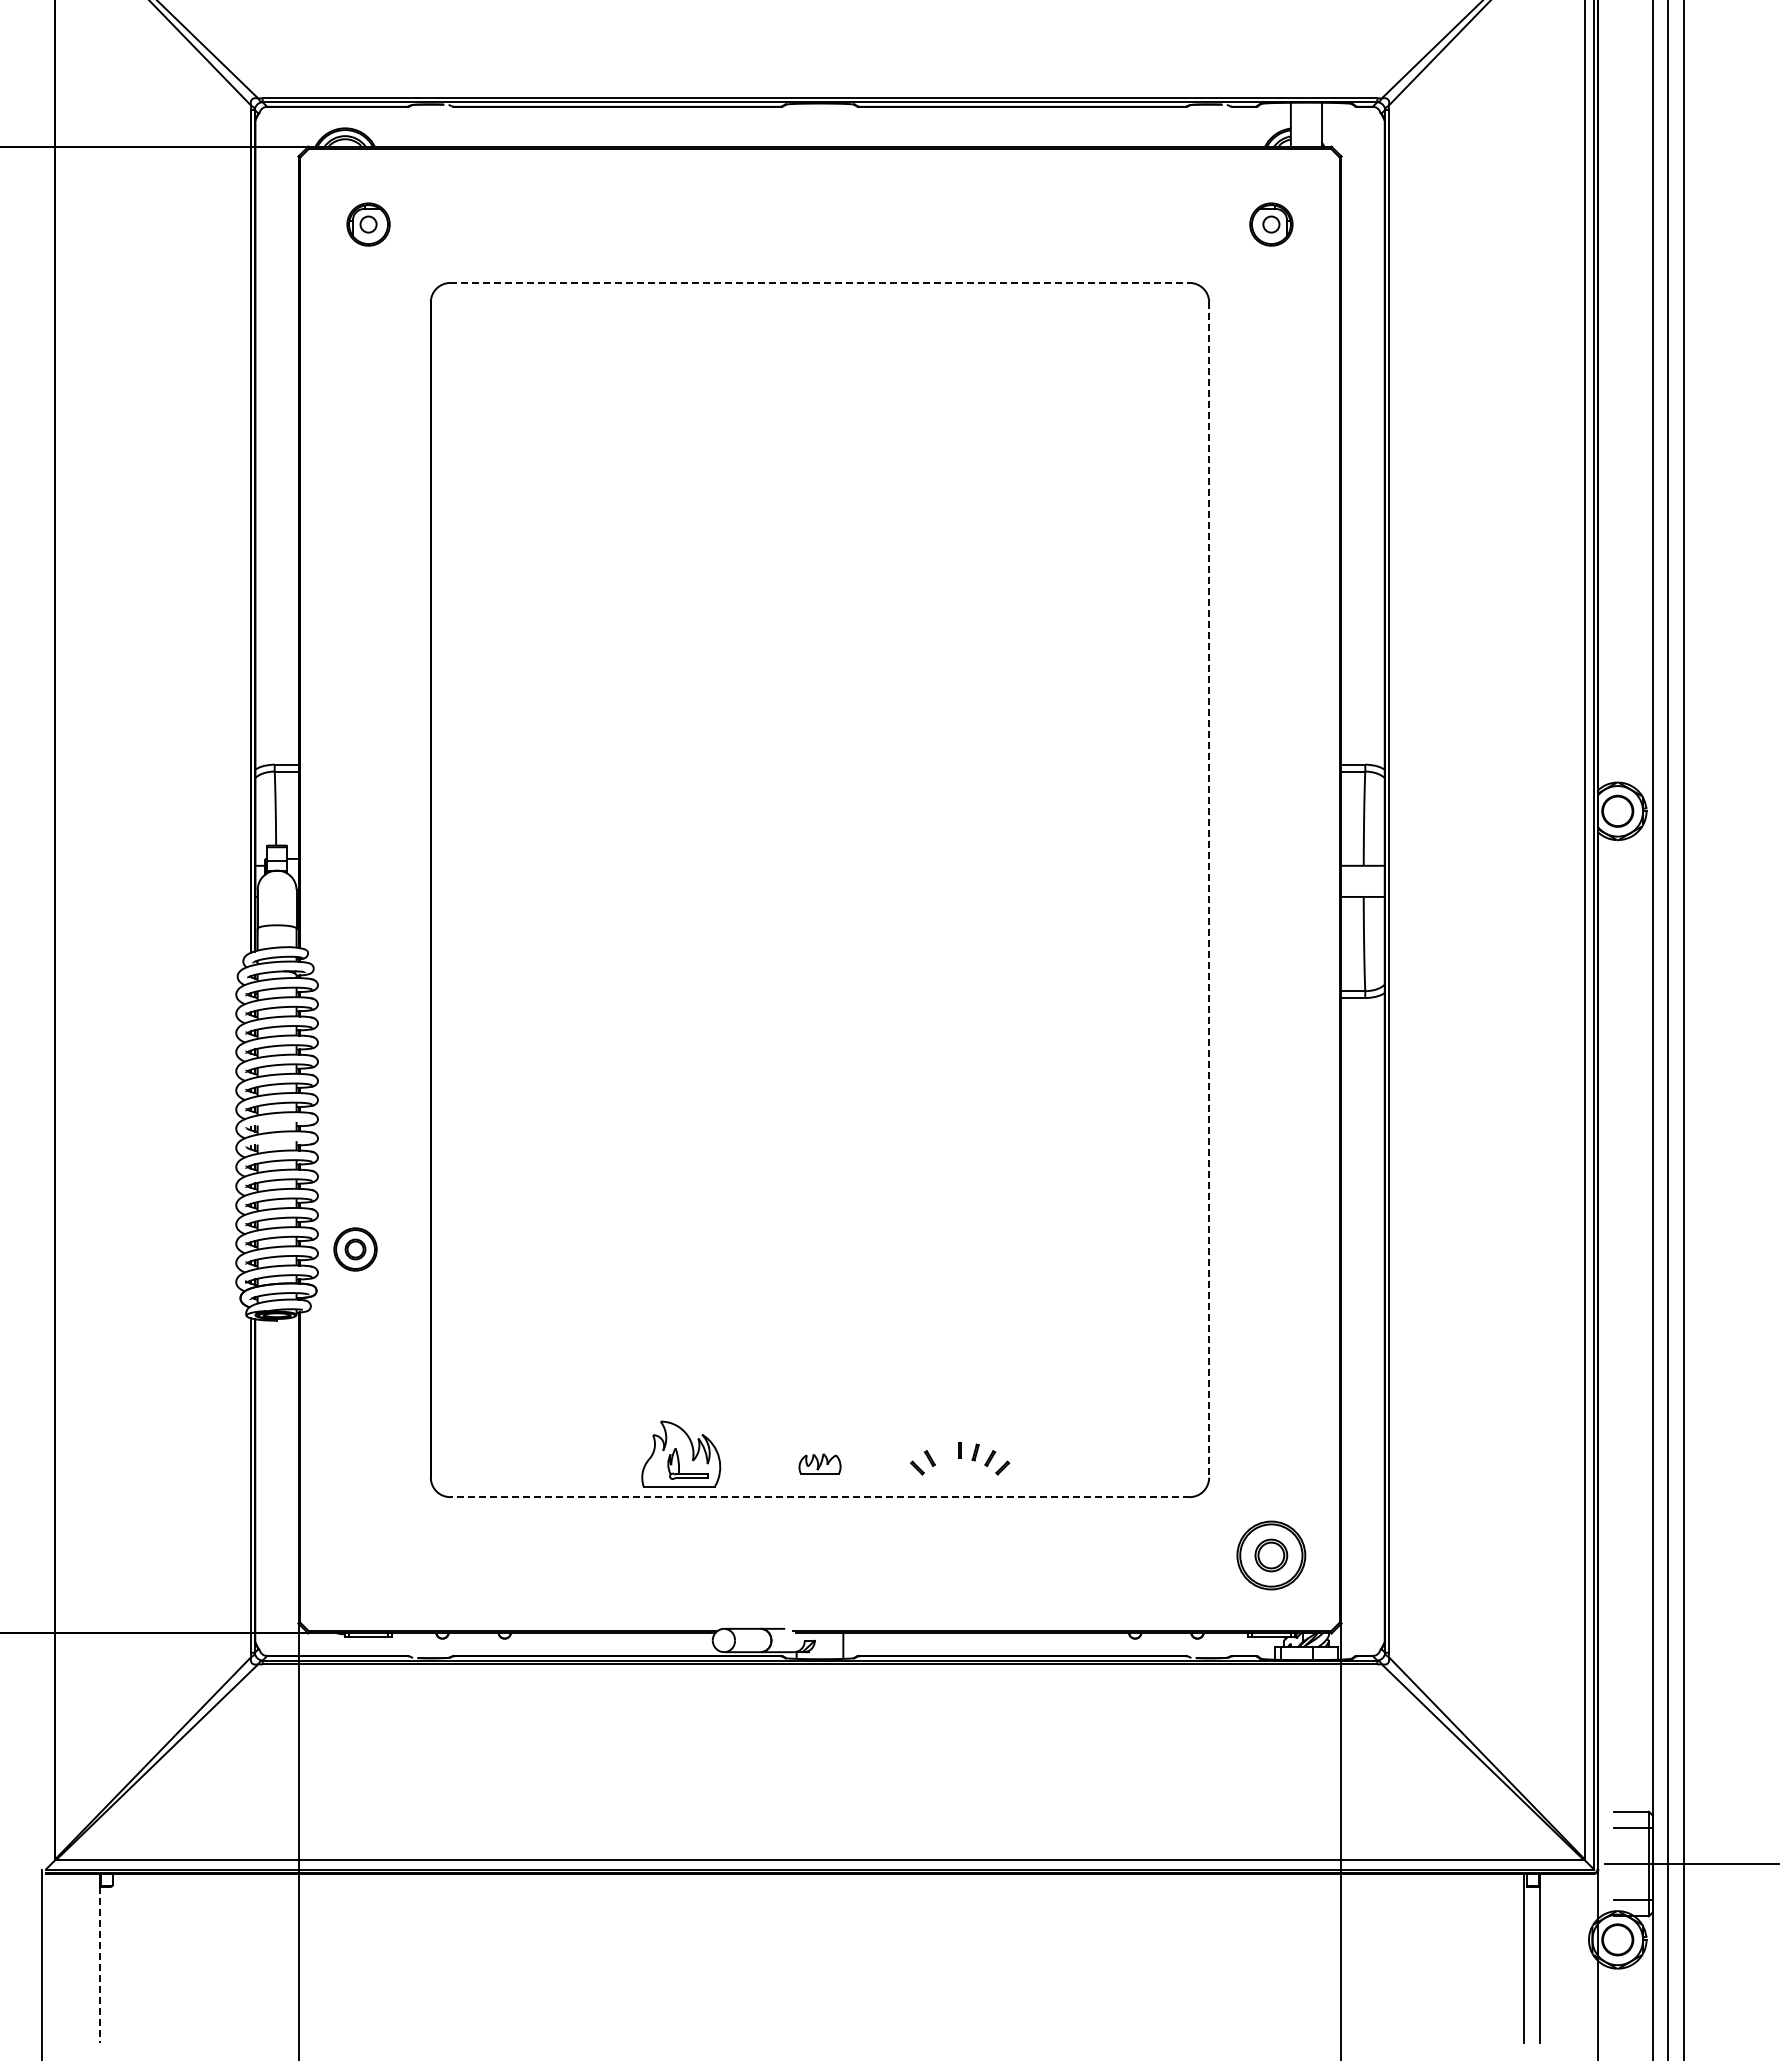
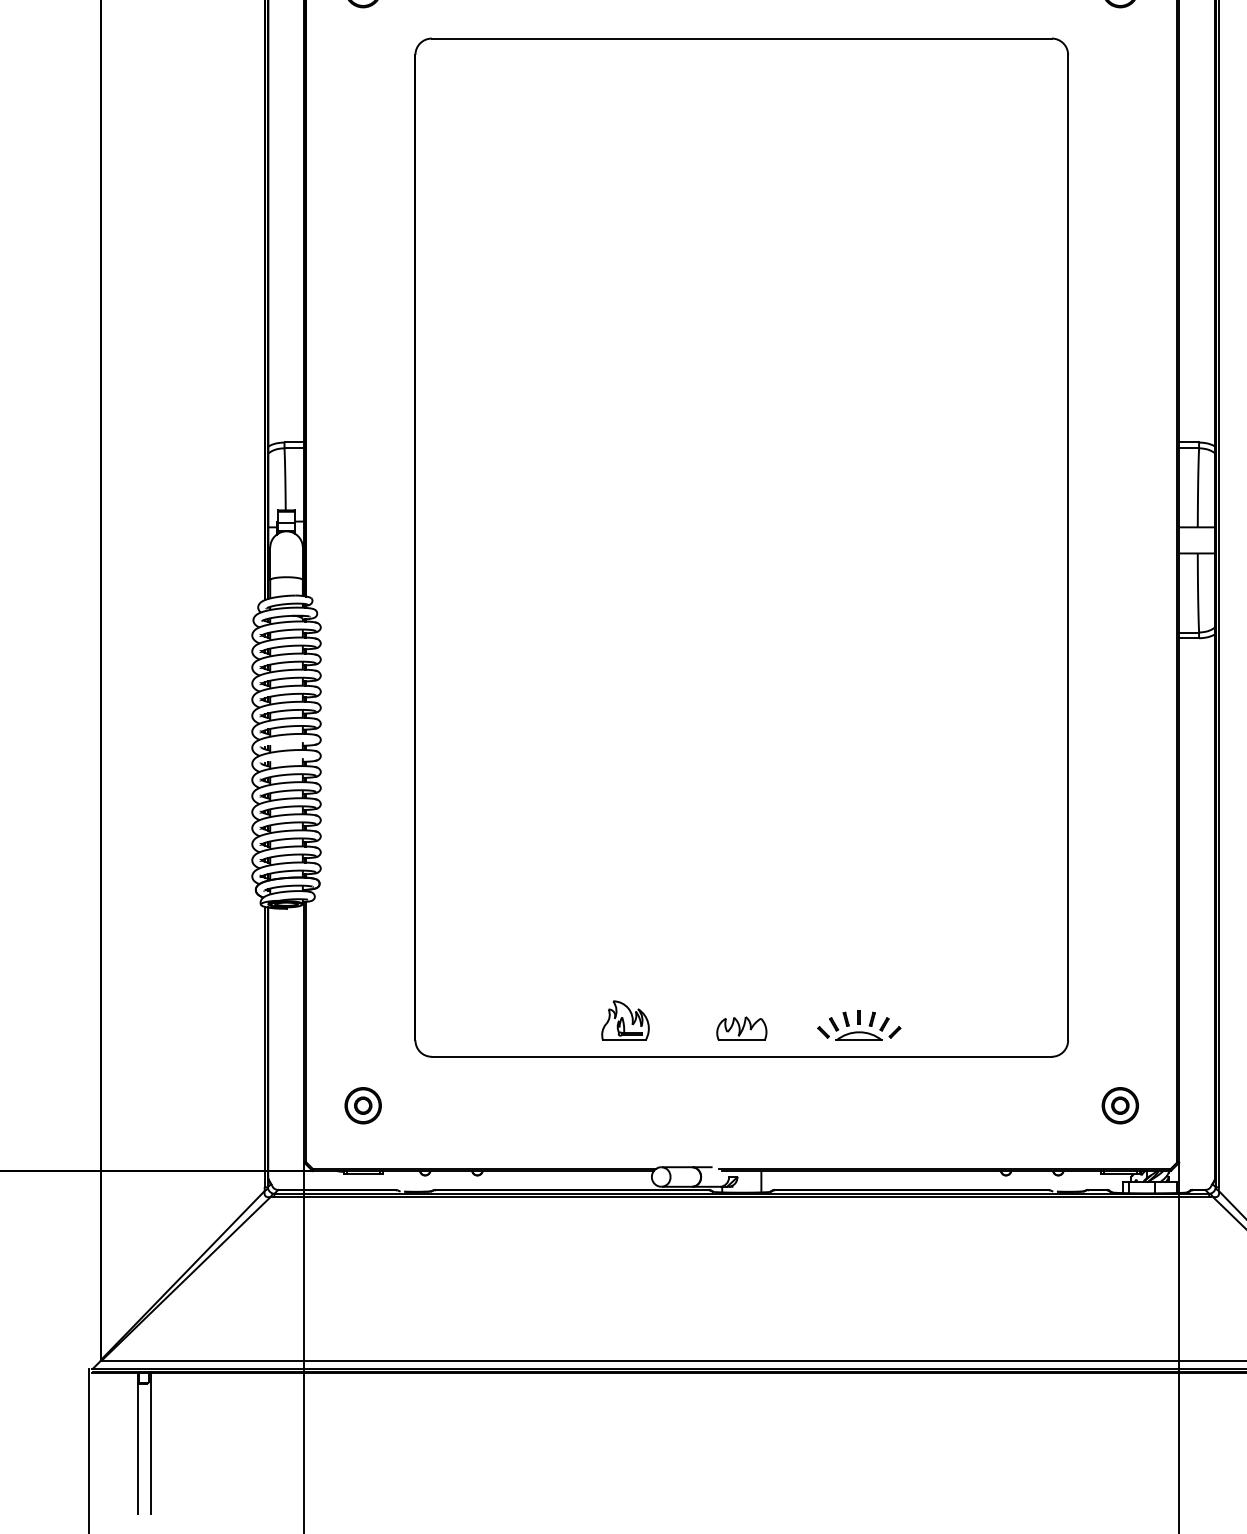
line: (819, 282) -> (741, 38), dashed -> solid
line: (1209, 890) -> (1068, 548), dashed -> solid
part: (355, 1249) -> (363, 1105), moved
part: (681, 1454) -> (625, 1021), size x0.71
part: (819, 1463) -> (741, 1028), size x1.43
part: (959, 1467) -> (858, 1031), added
line: (819, 1497) -> (741, 1057), dashed -> solid
part: (1271, 1555) -> (1120, 1105), size x0.62
line: (115, 1957) -> (151, 1442), added
line: (100, 1964) -> (138, 1448), dashed -> solid

